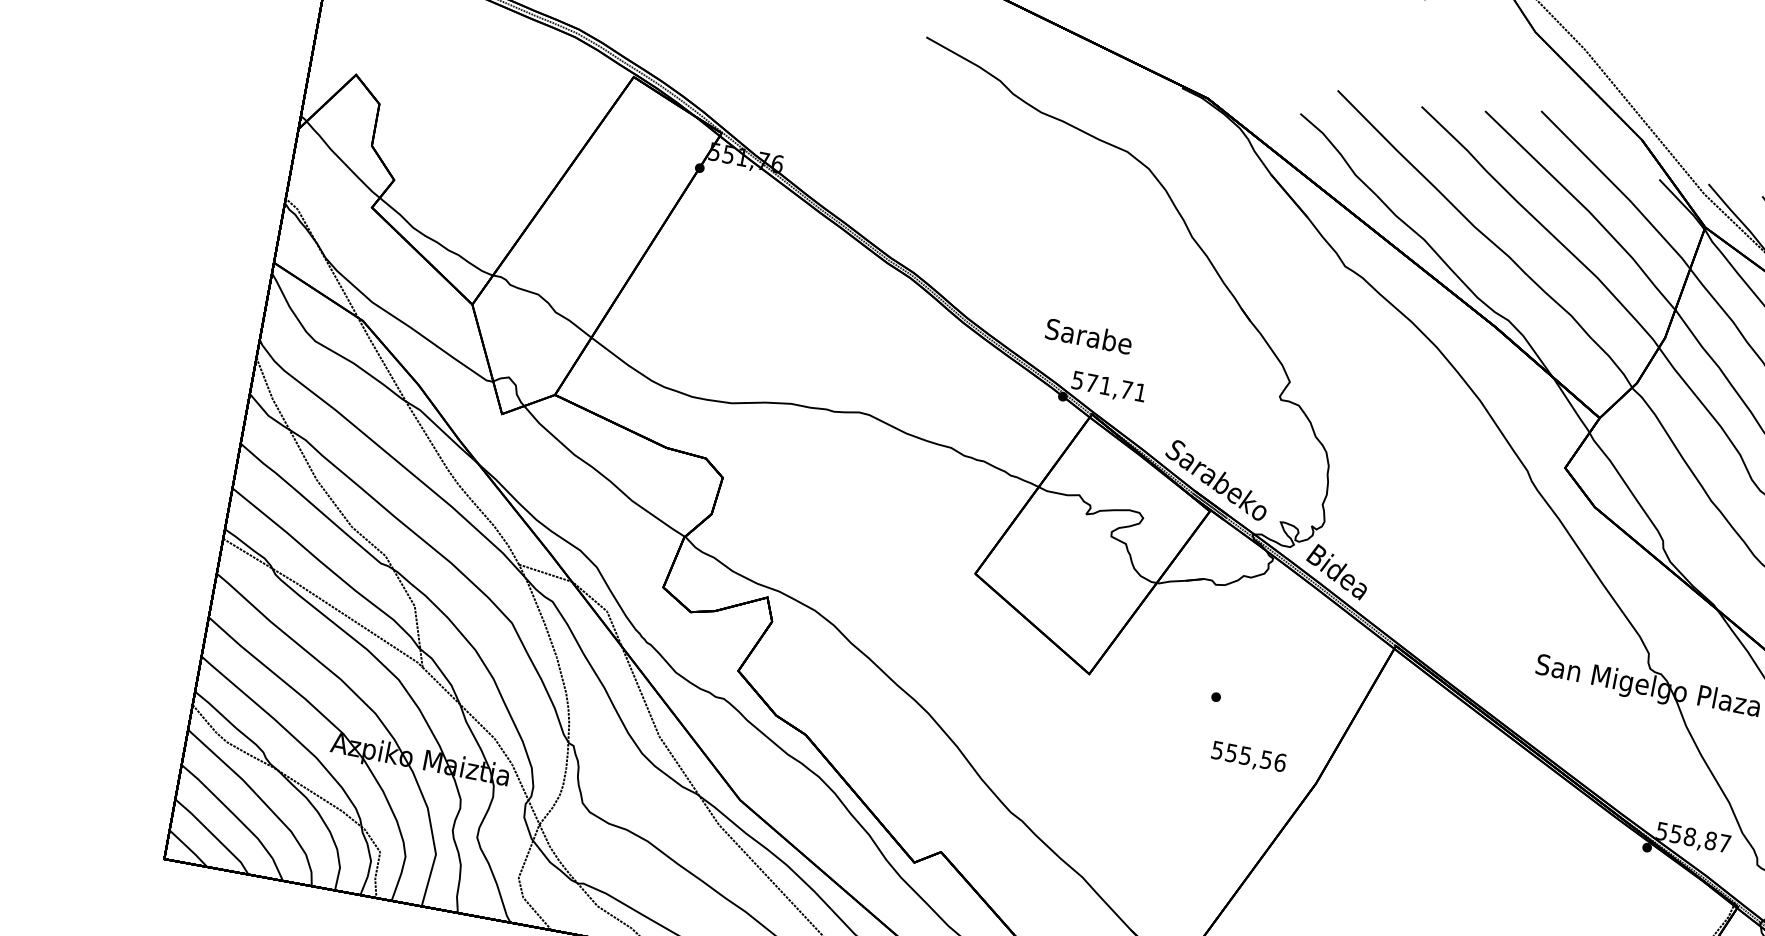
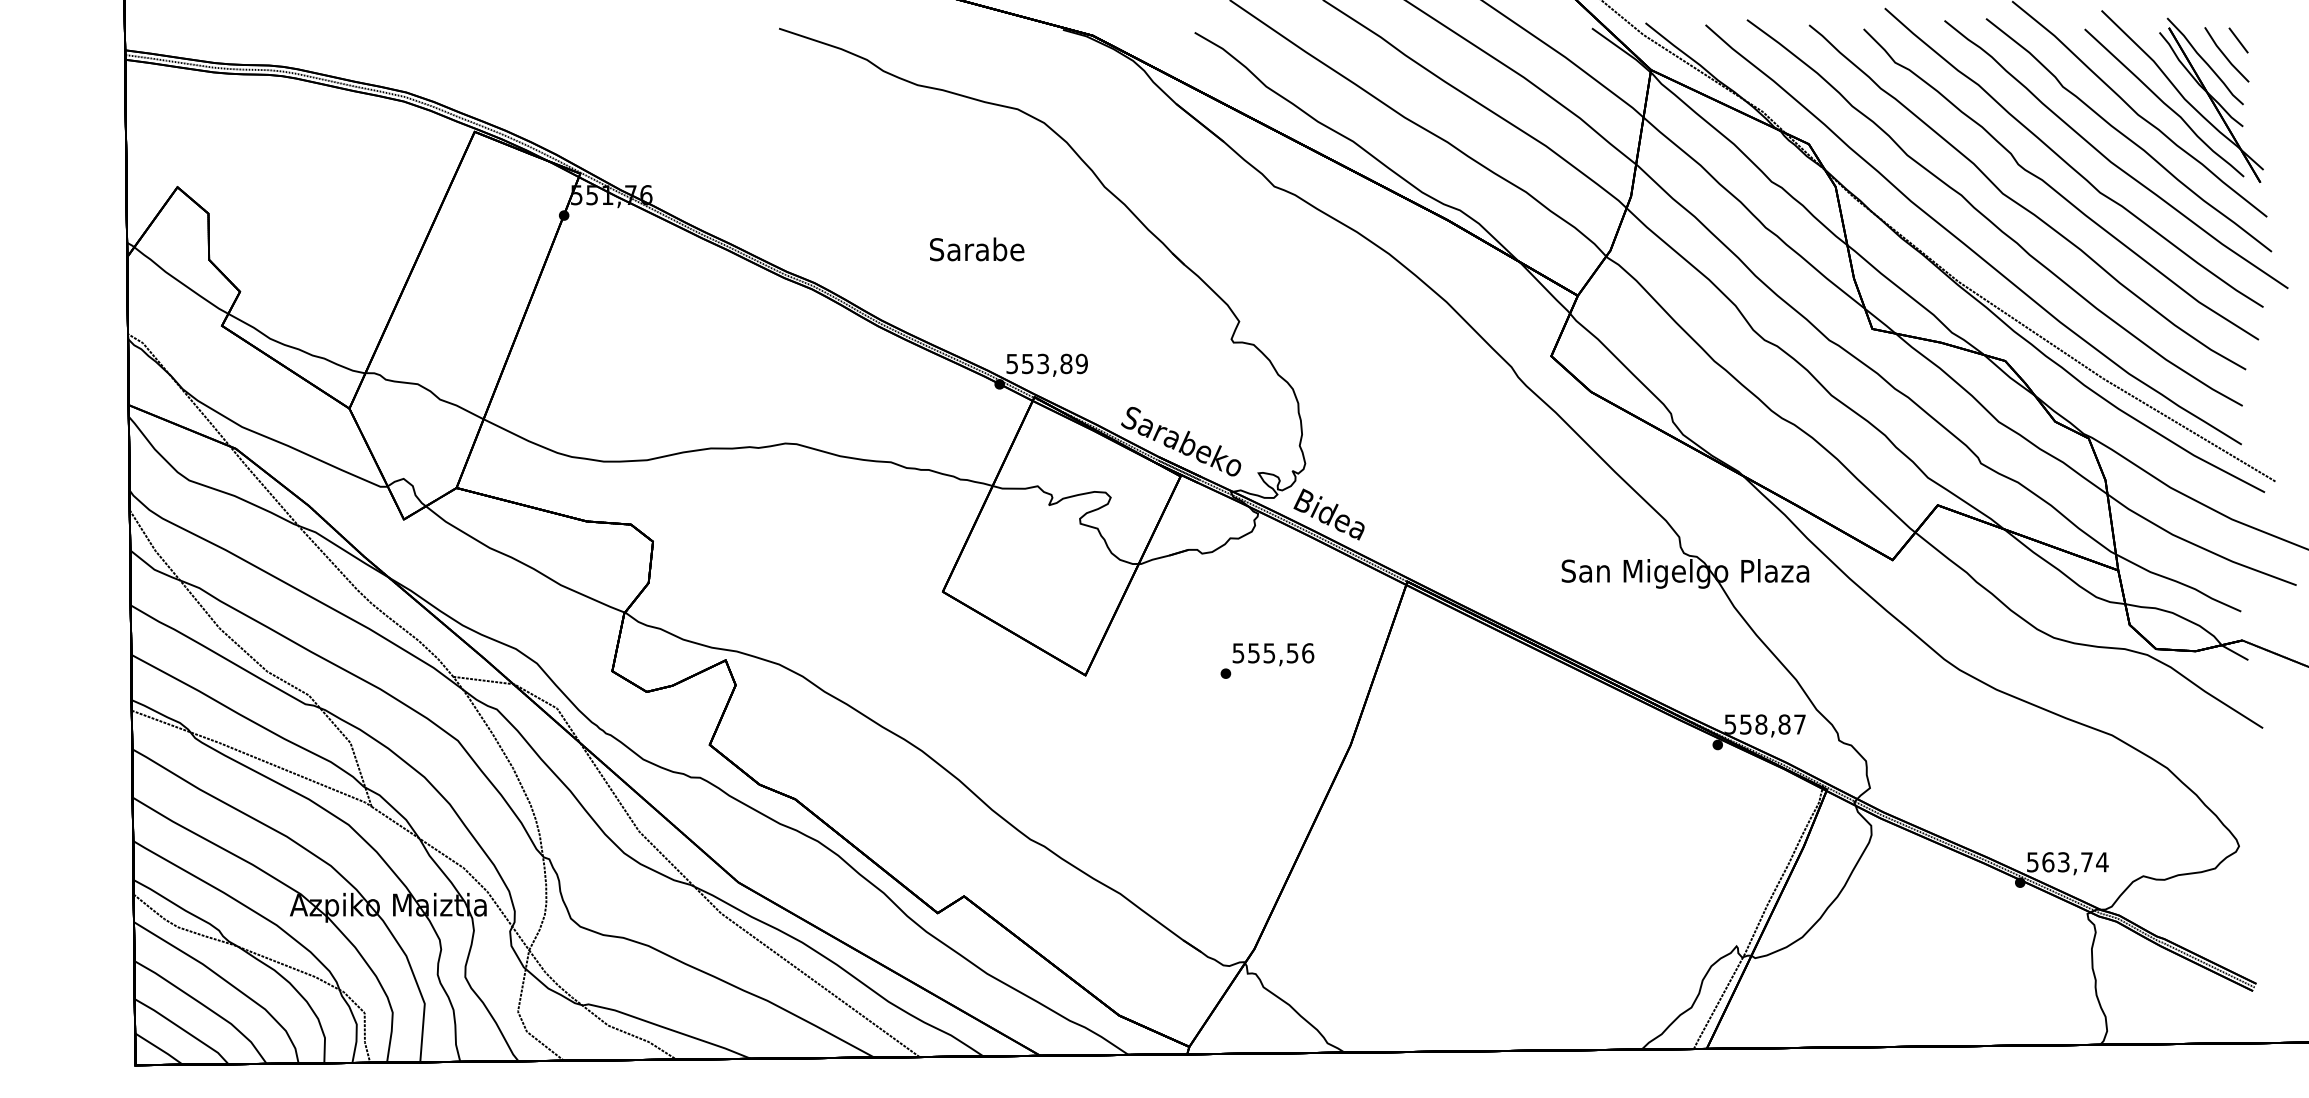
text: (1089, 336) -> (977, 249), moved
text: (1115, 387) -> (1054, 363), 571,71 -> 553,89
text: (1248, 757) -> (1273, 654), moved

